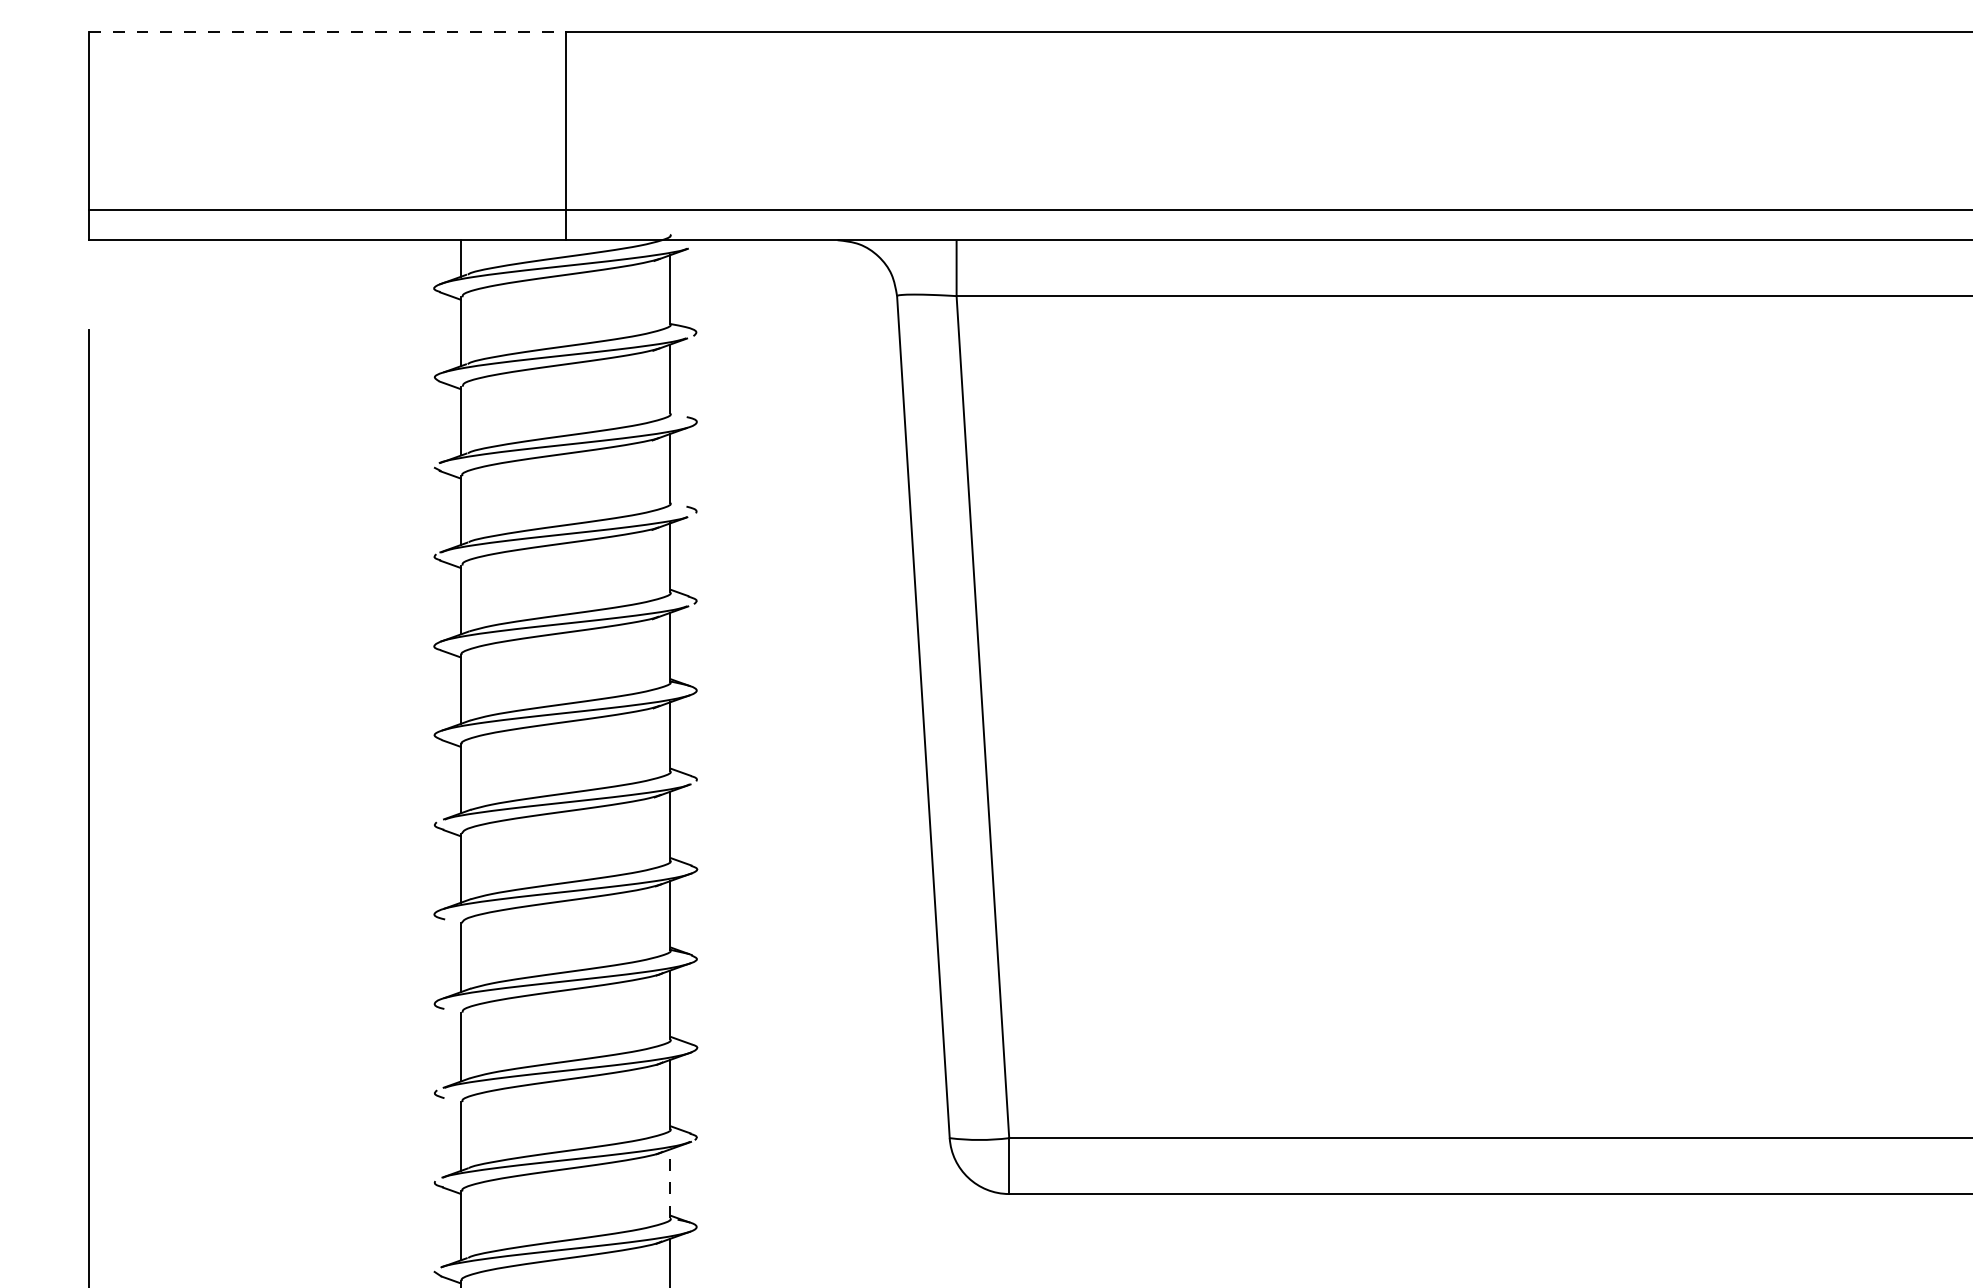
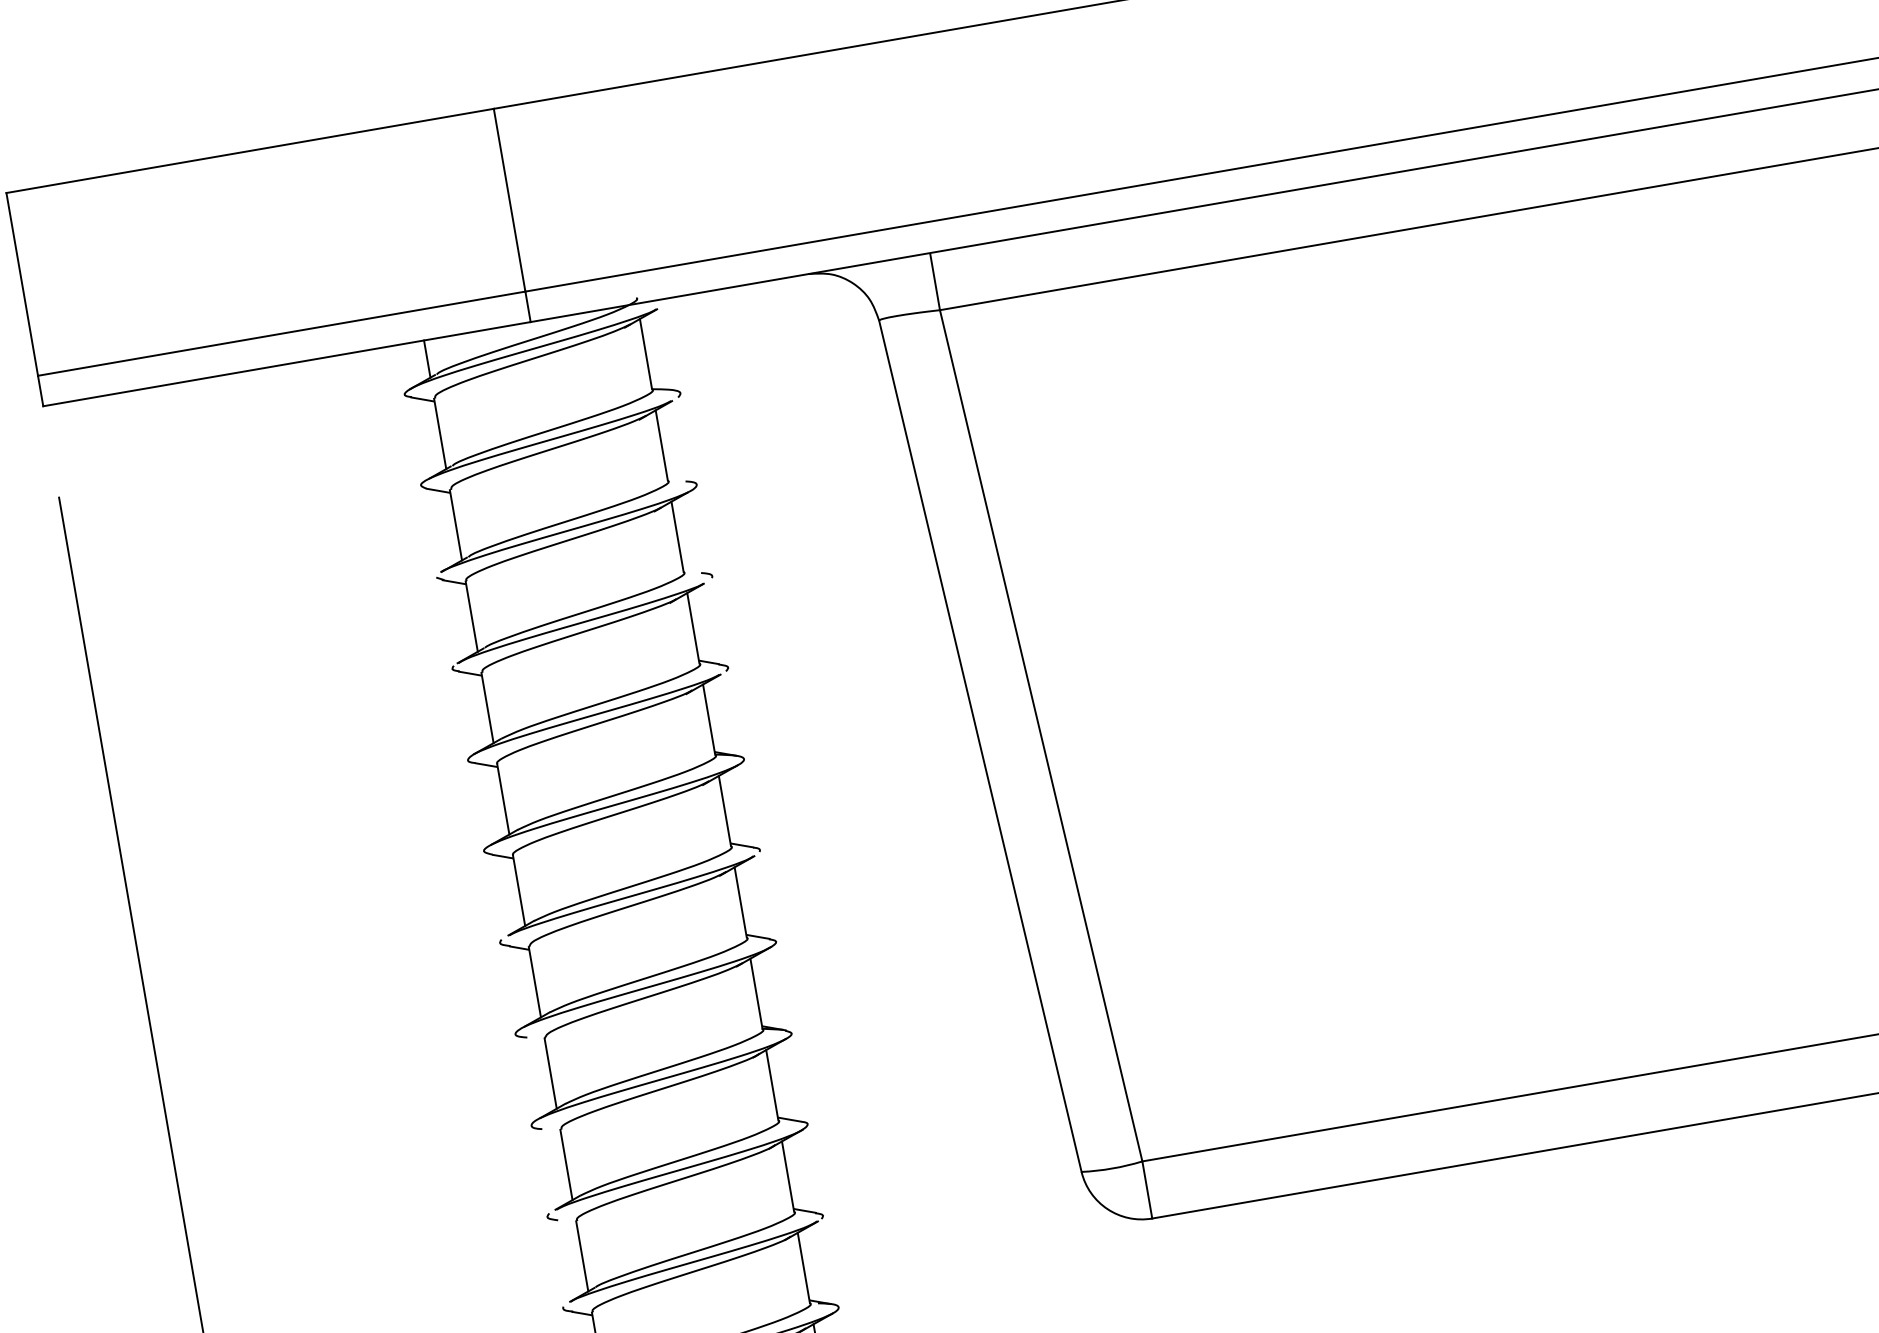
line: (327, 31) -> (250, 150), dashed -> solid
line: (670, 1183) -> (804, 1267), dashed -> solid

